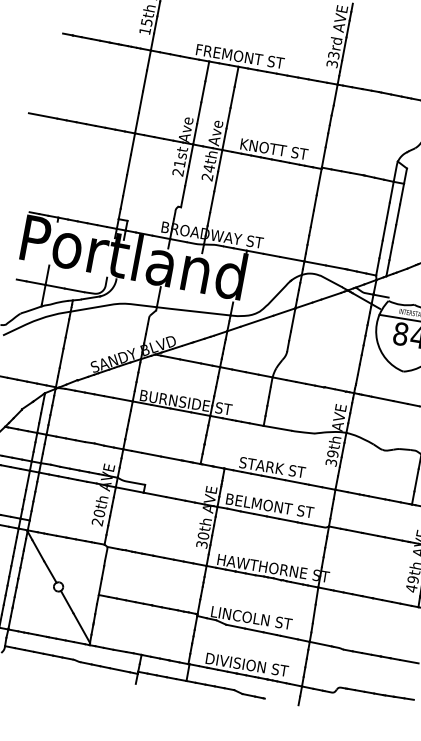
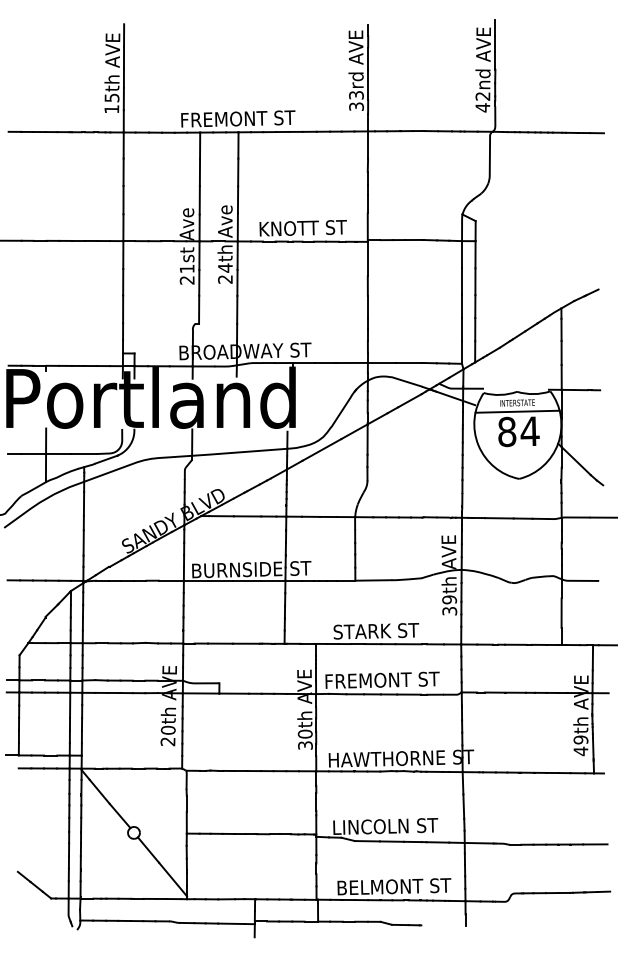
text: (271, 505) -> (383, 679), BELMONT ST -> FREMONT ST
text: (250, 665) -> (395, 886), DIVISION ST -> BELMONT ST

